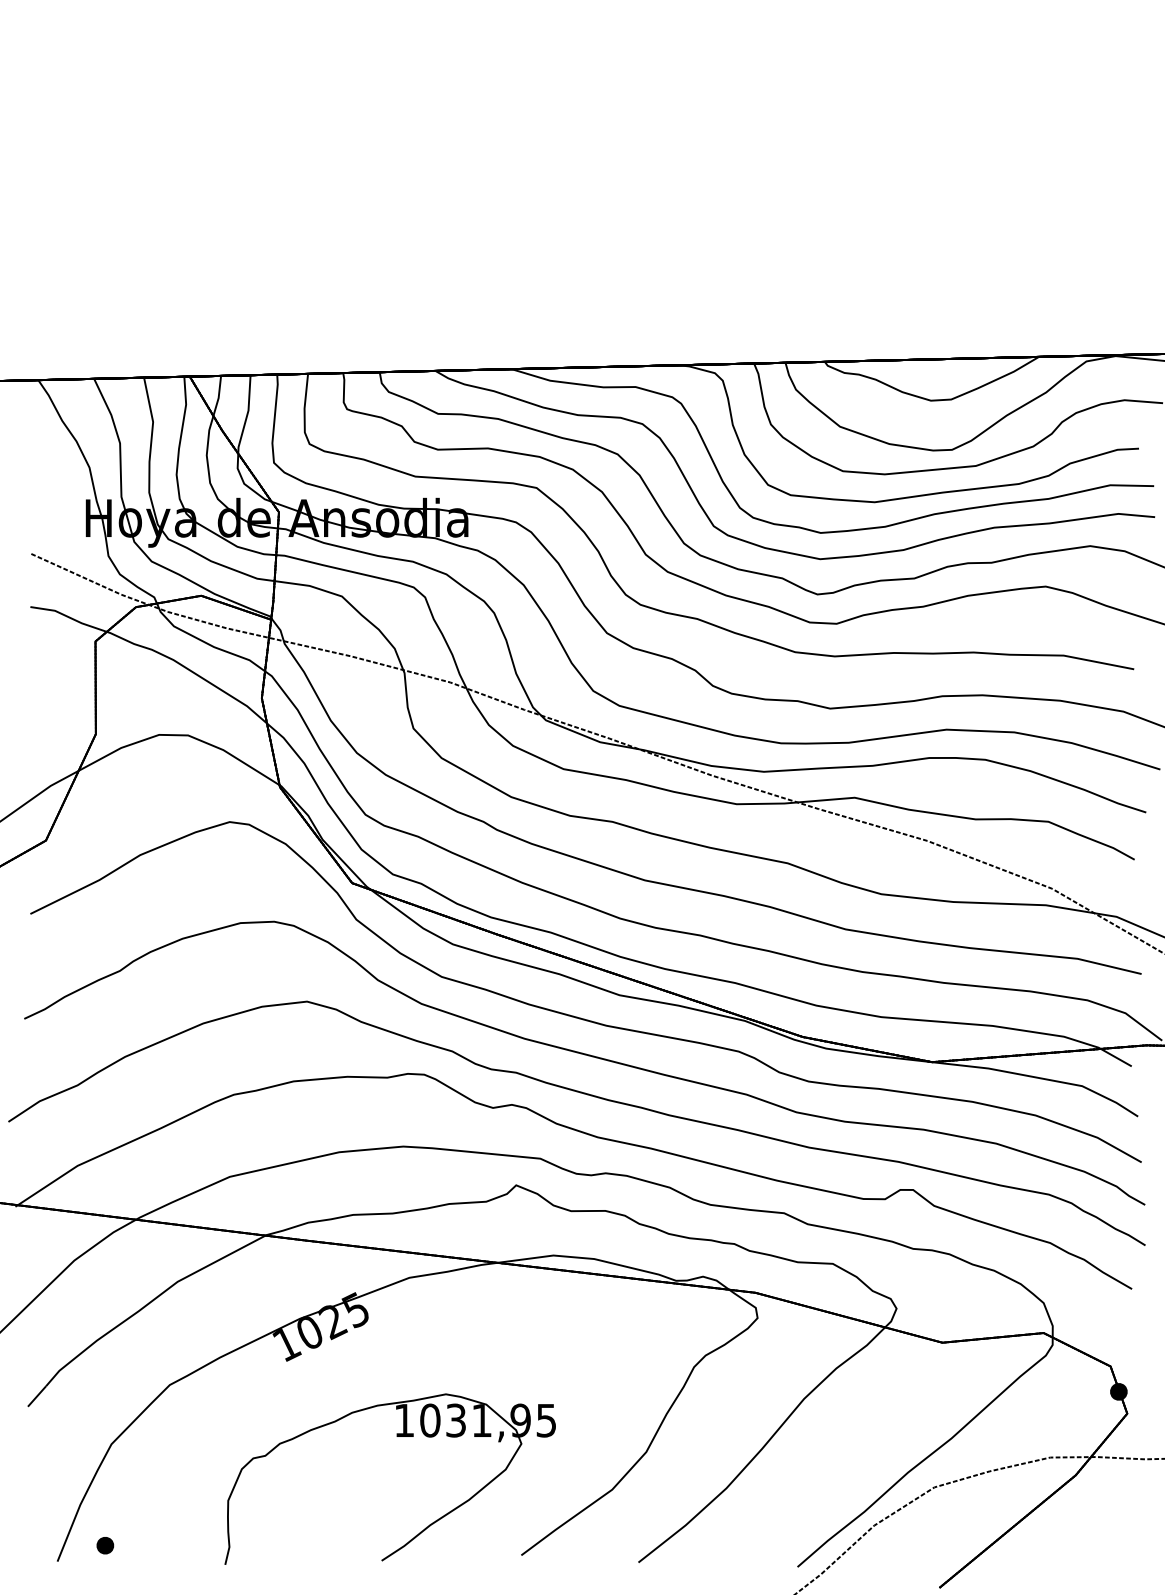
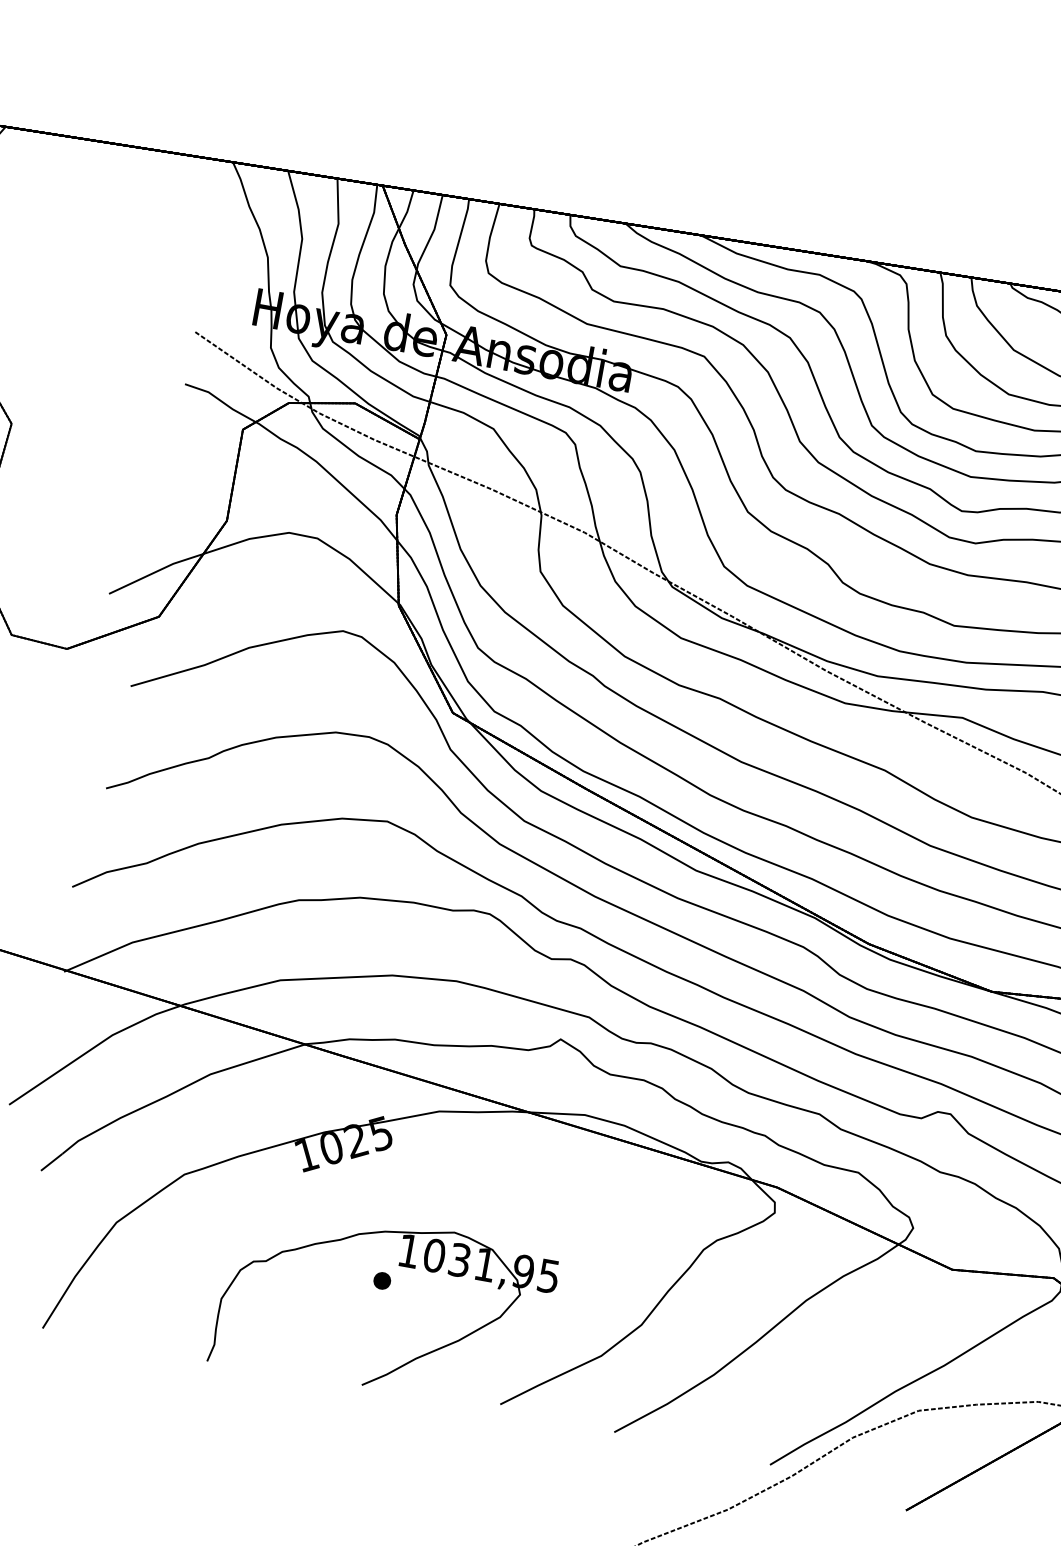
part: (105, 1545) -> (382, 1280), moved

